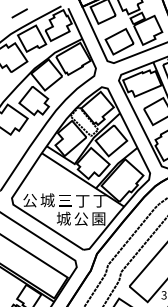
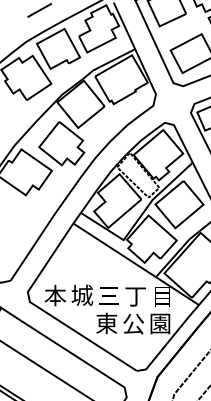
text: (29, 200) -> (54, 295), 公 -> 本
text: (99, 201) -> (161, 297), 丁 -> 目
text: (63, 218) -> (106, 323), 城 -> 東

